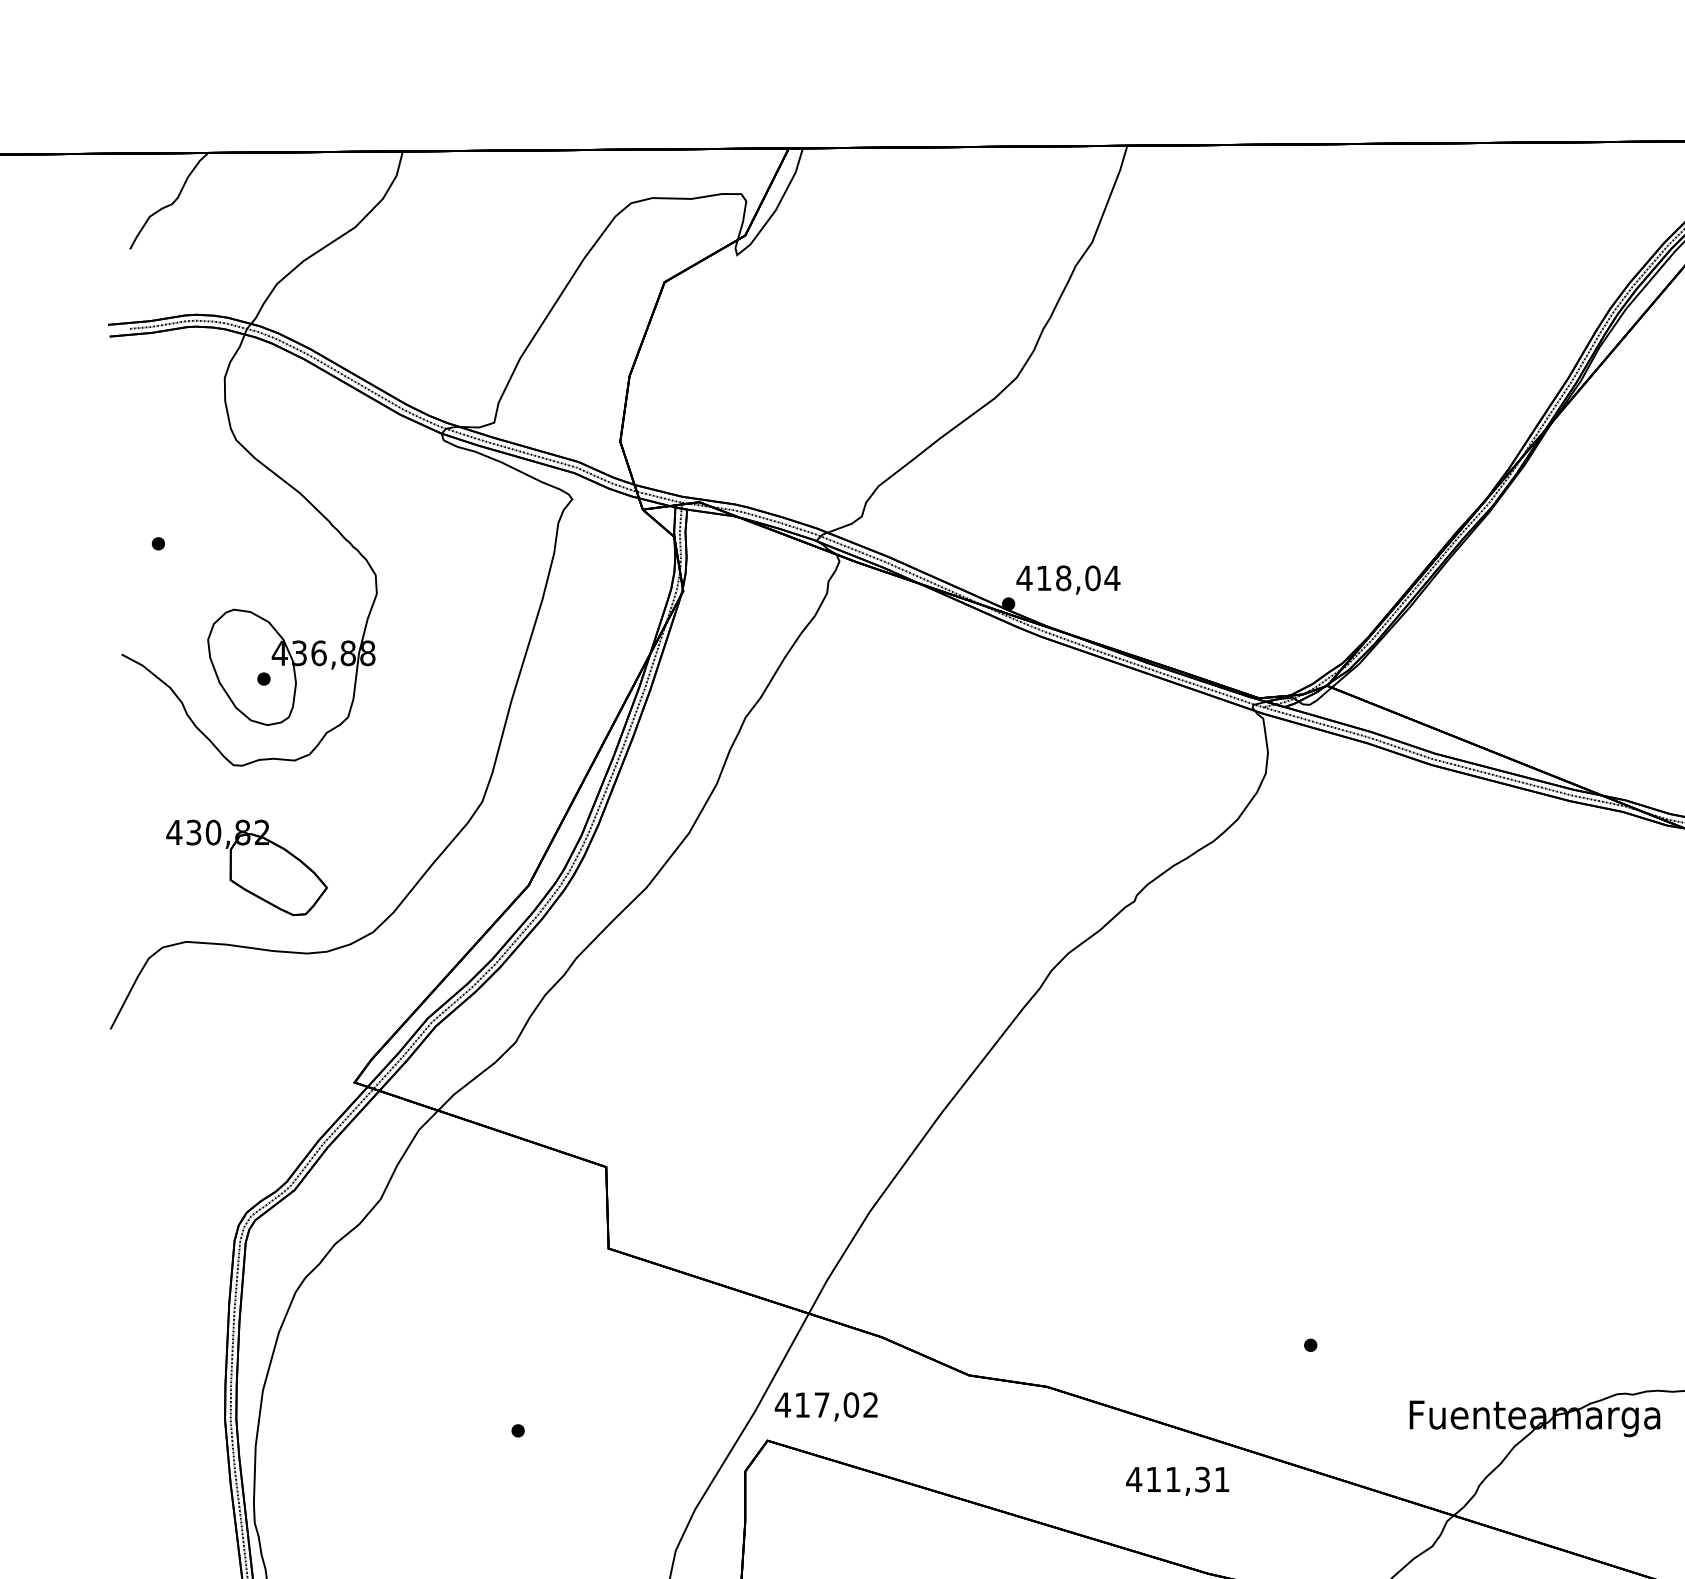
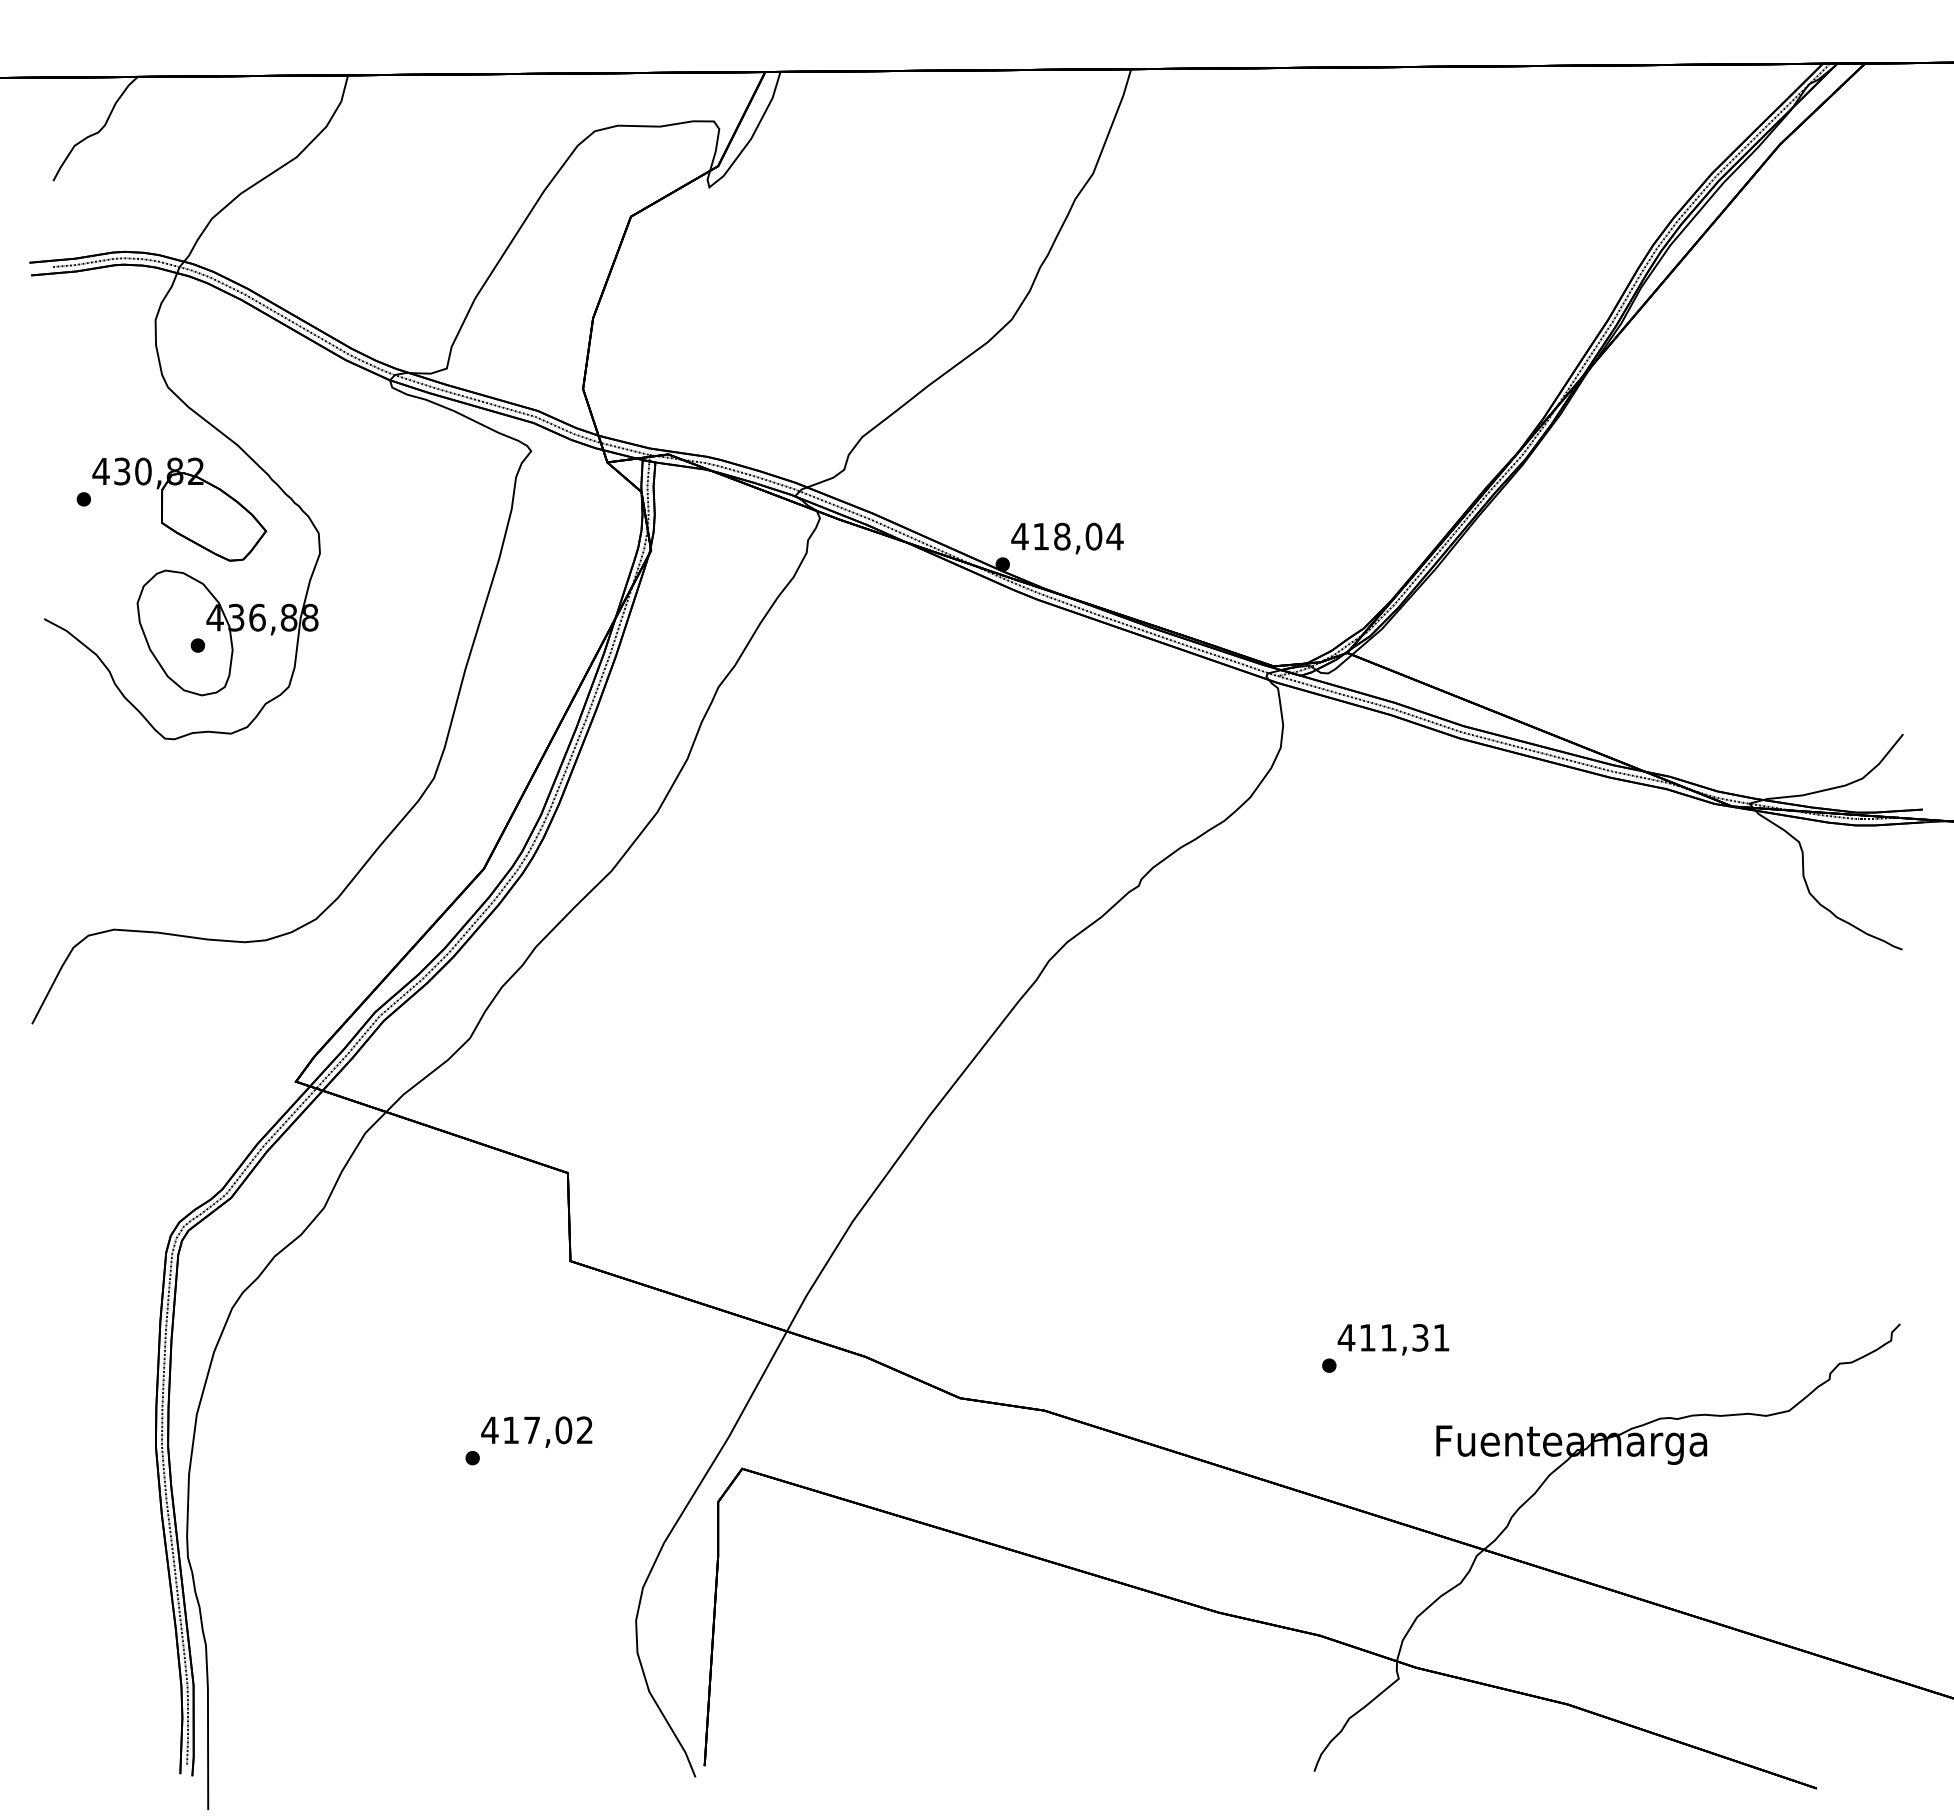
part: (246, 867) -> (179, 509), moved
text: (826, 1406) -> (536, 1431), moved
text: (1177, 1481) -> (1393, 1339), moved

